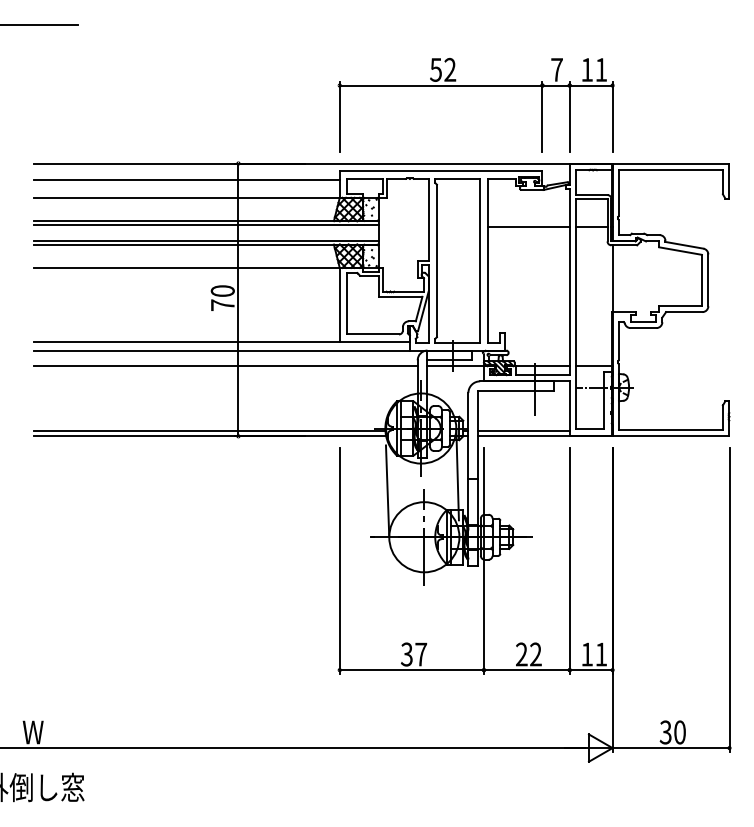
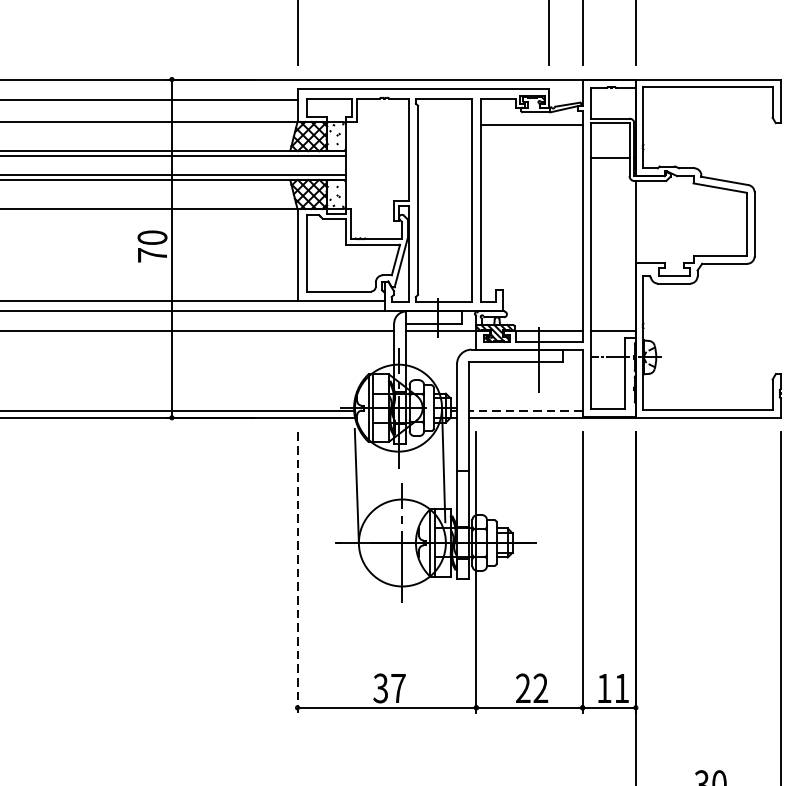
line: (528, 227) -> (531, 125), moved
line: (523, 430) -> (525, 410), solid -> dashed
line: (339, 561) -> (297, 573), solid -> dashed

